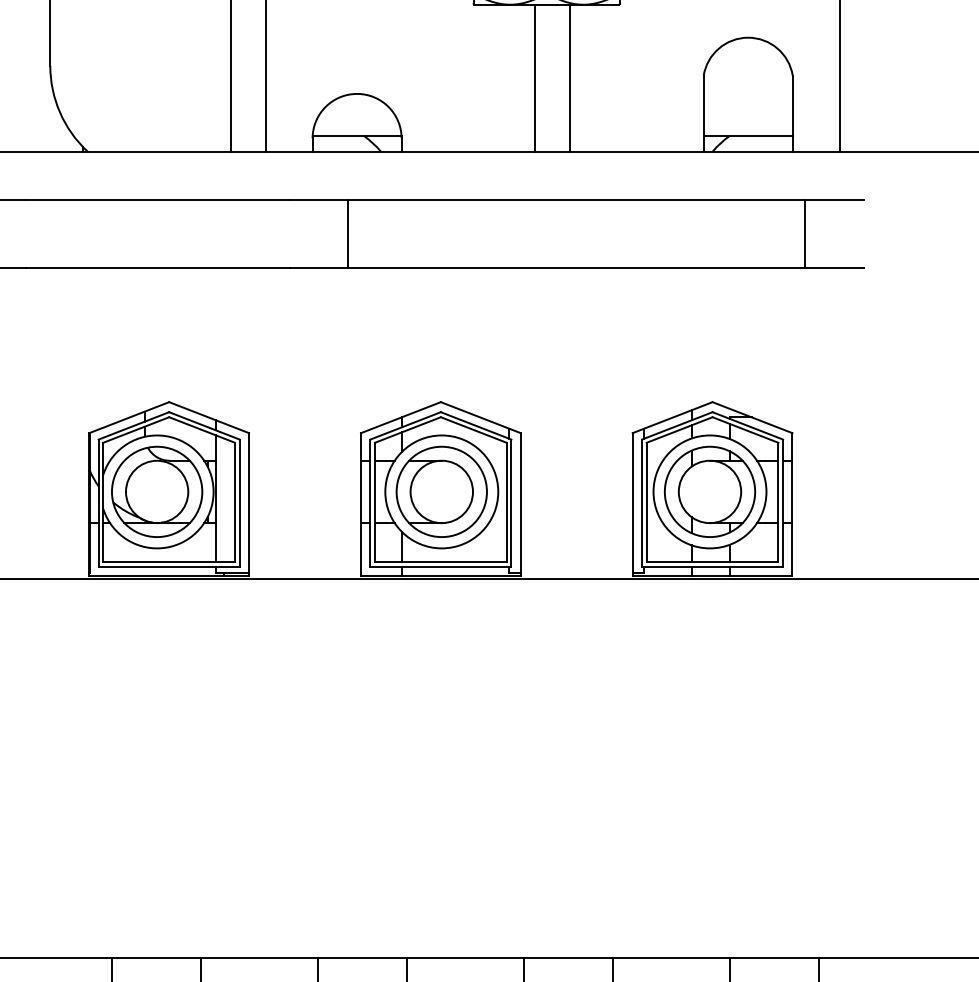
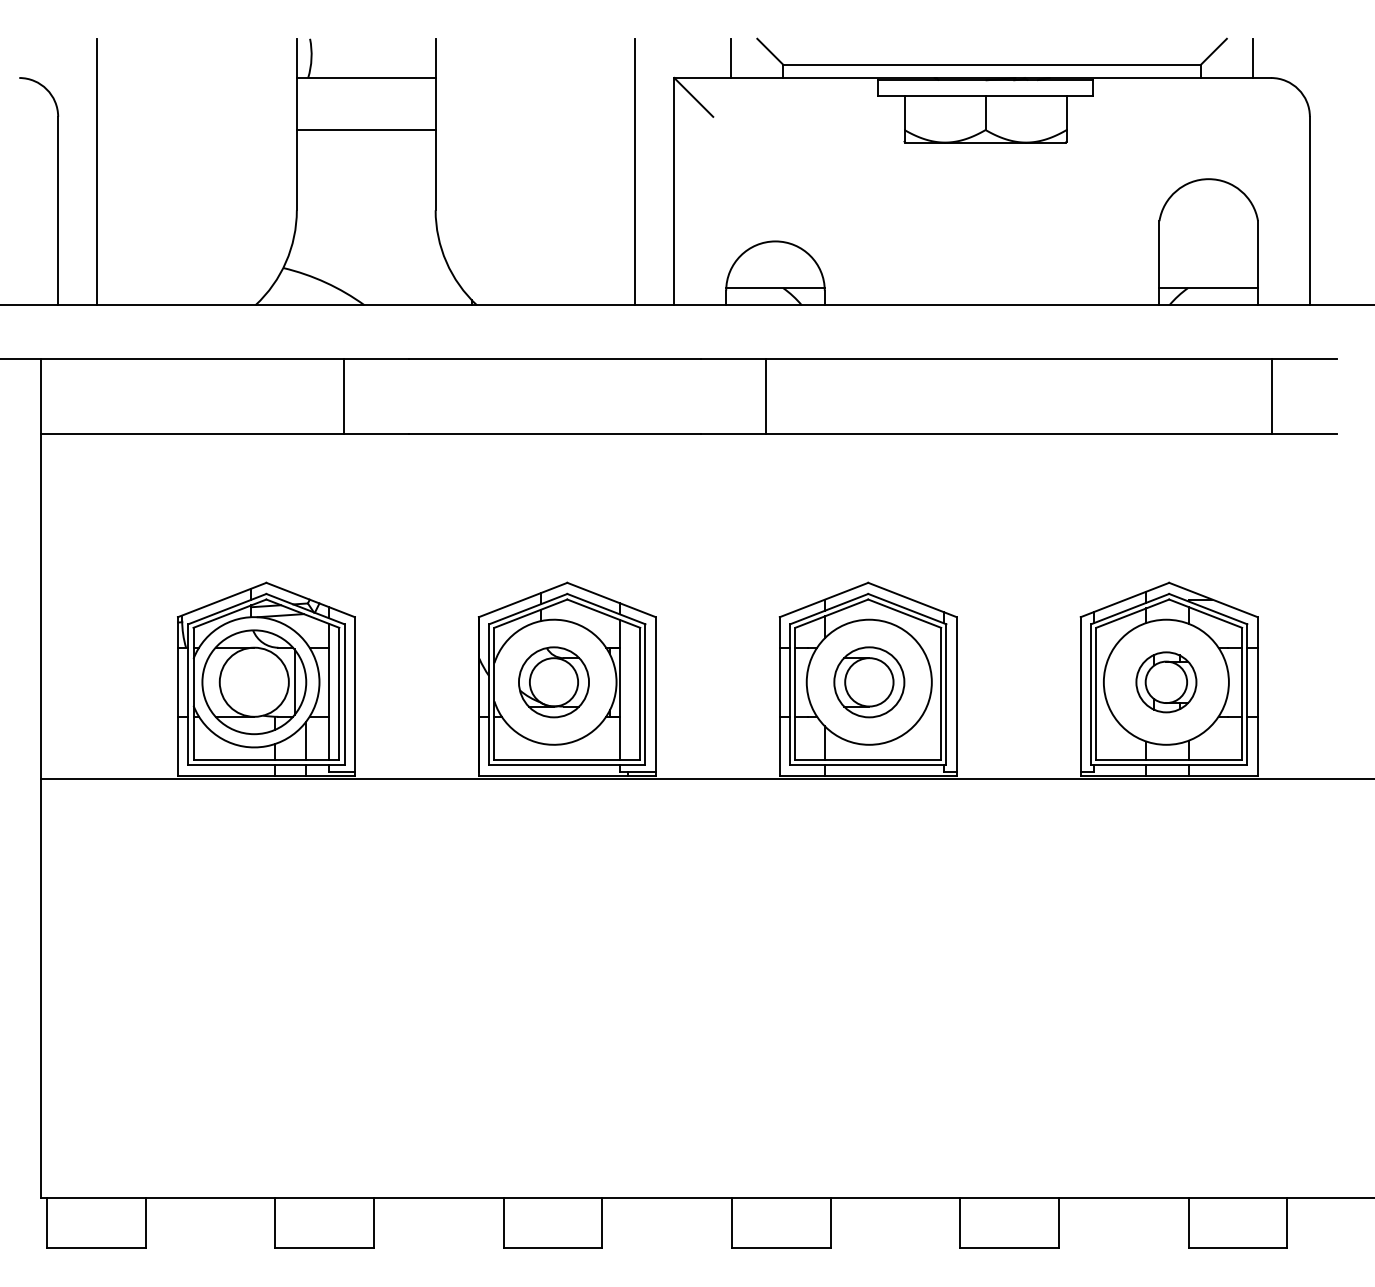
line: (534, 77) -> (972, 223), removed
line: (570, 77) -> (1011, 223), removed
part: (156, 492) -> (553, 682), size x0.7
part: (441, 492) -> (869, 682), size x0.7
part: (710, 492) -> (1166, 682), size x0.6

